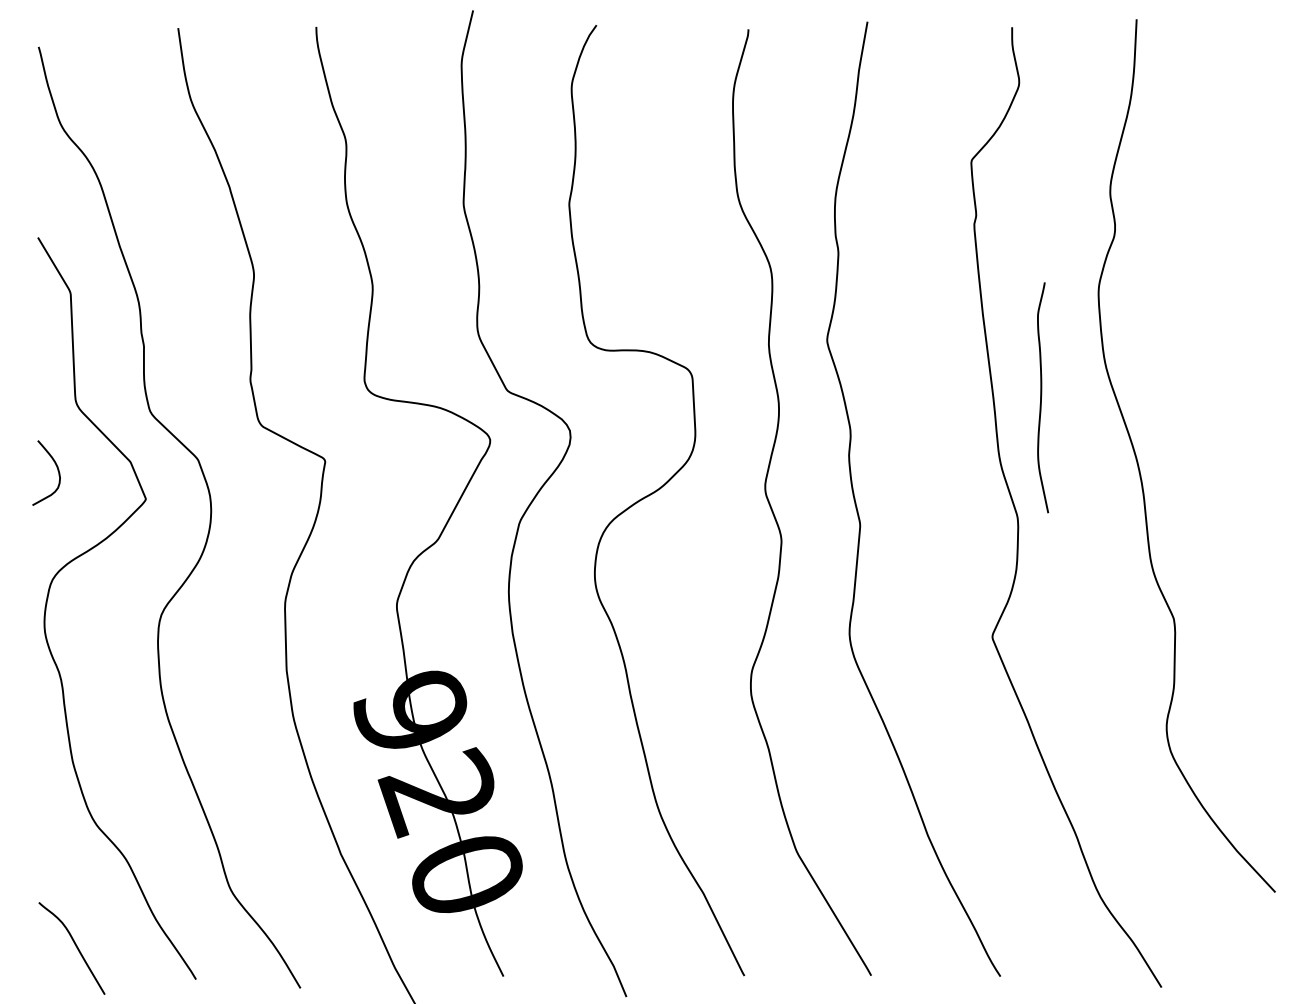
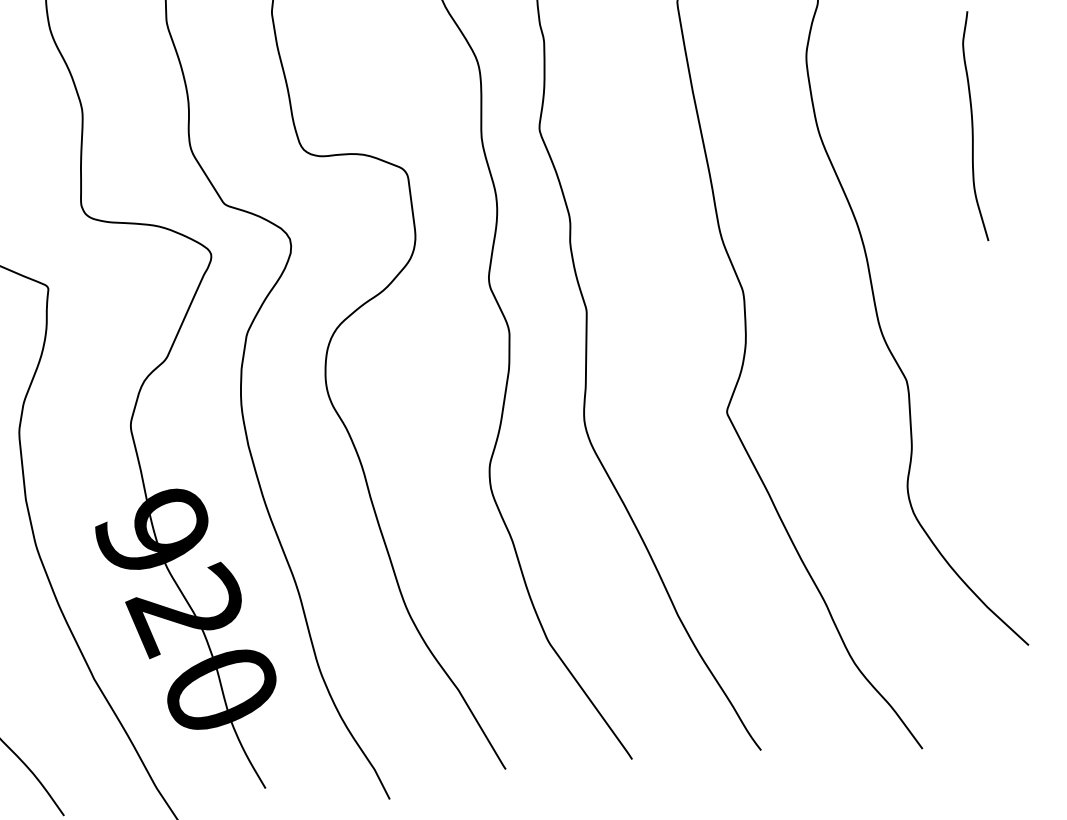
curve: (1041, 397) -> (972, 126), moved

